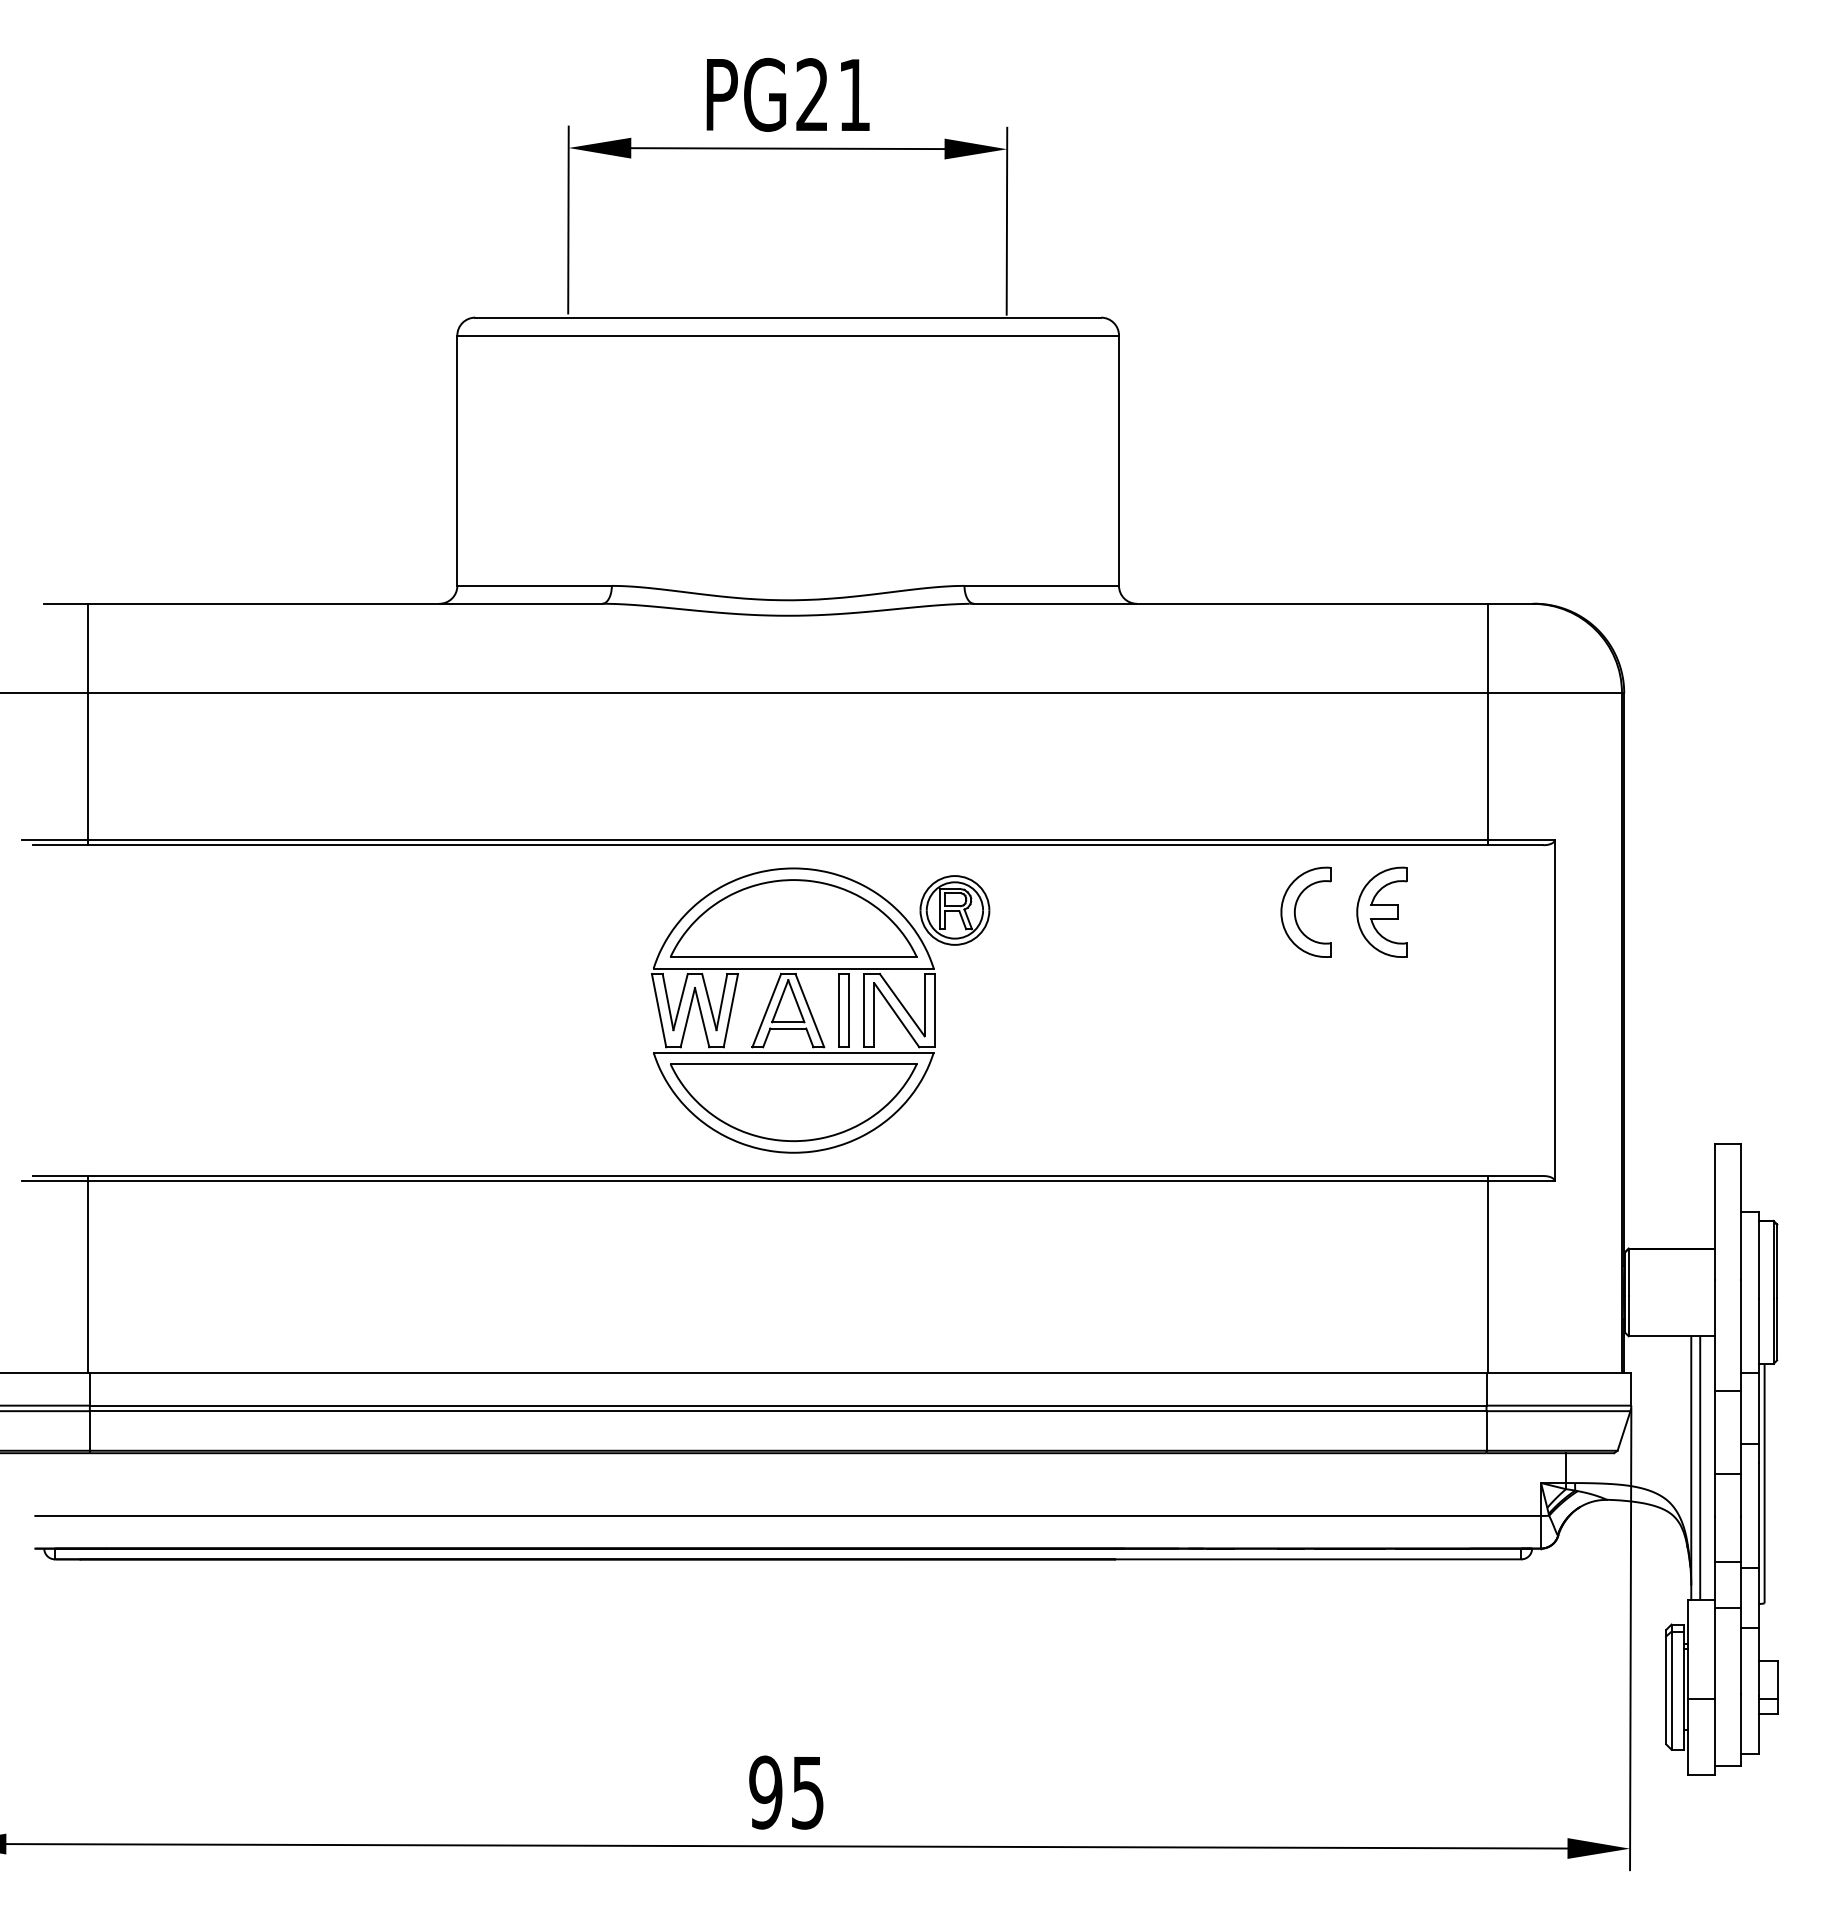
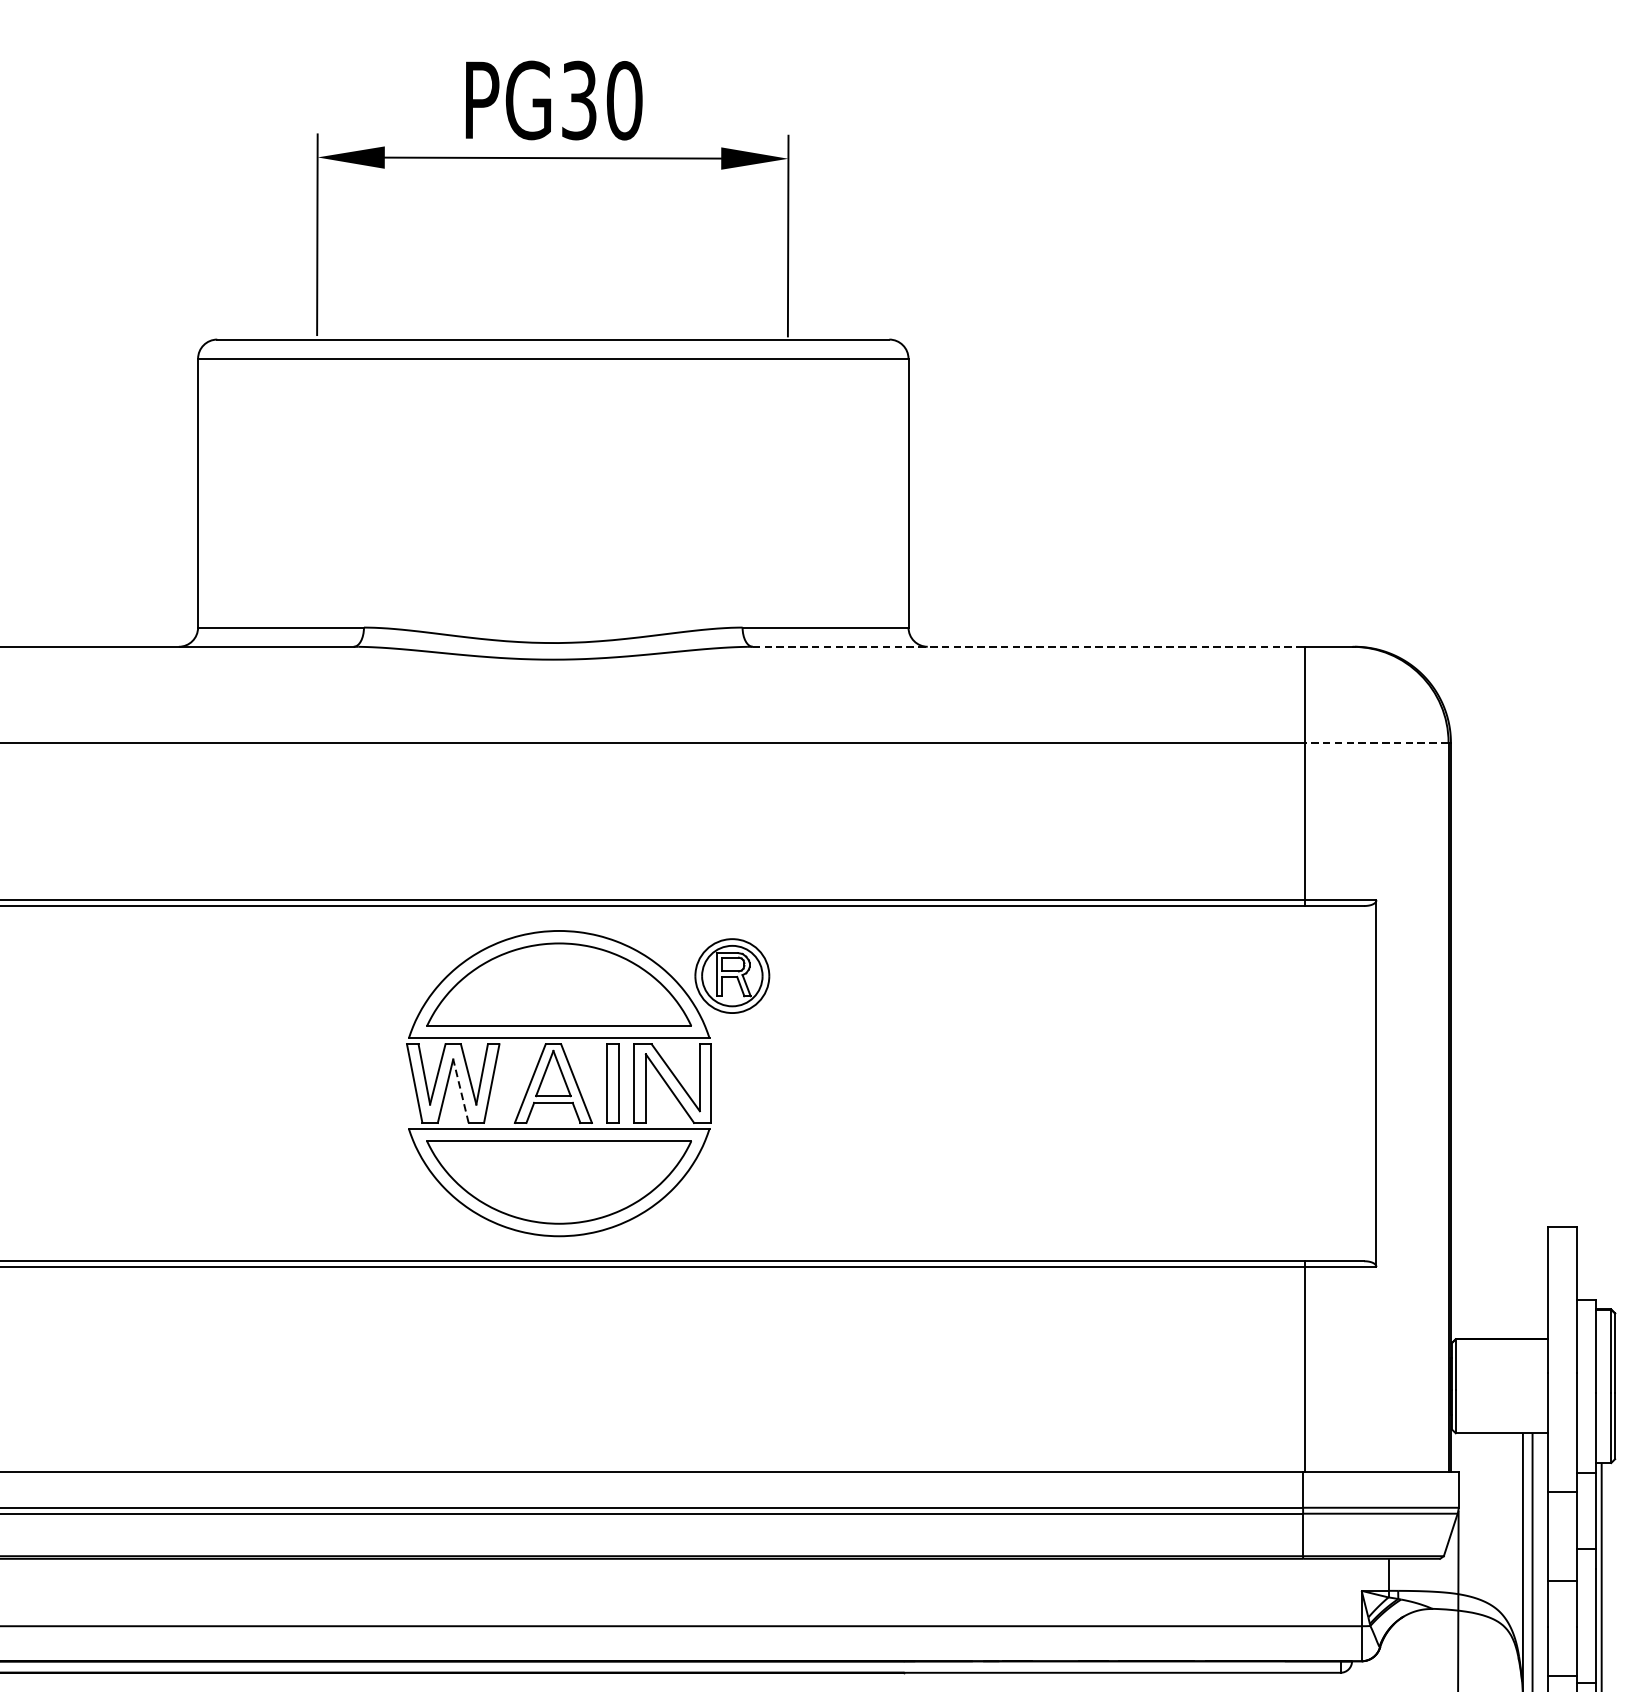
text: (833, 95) -> (601, 101), PG21 -> PG30
line: (1230, 603) -> (1028, 646), solid -> dashed
line: (1554, 693) -> (1376, 743), solid -> dashed
part: (1296, 907) -> (1099, 972), removed
part: (1381, 911) -> (1190, 977), removed
line: (702, 1017) -> (461, 1091), solid -> dashed

